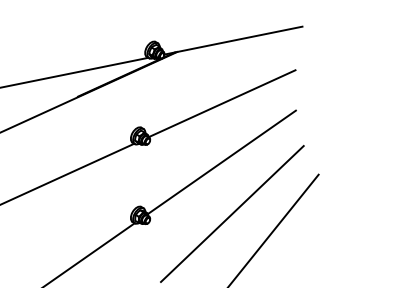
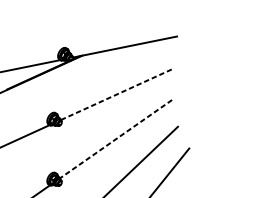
line: (222, 103) -> (116, 94), solid -> dashed
line: (221, 162) -> (115, 139), solid -> dashed

